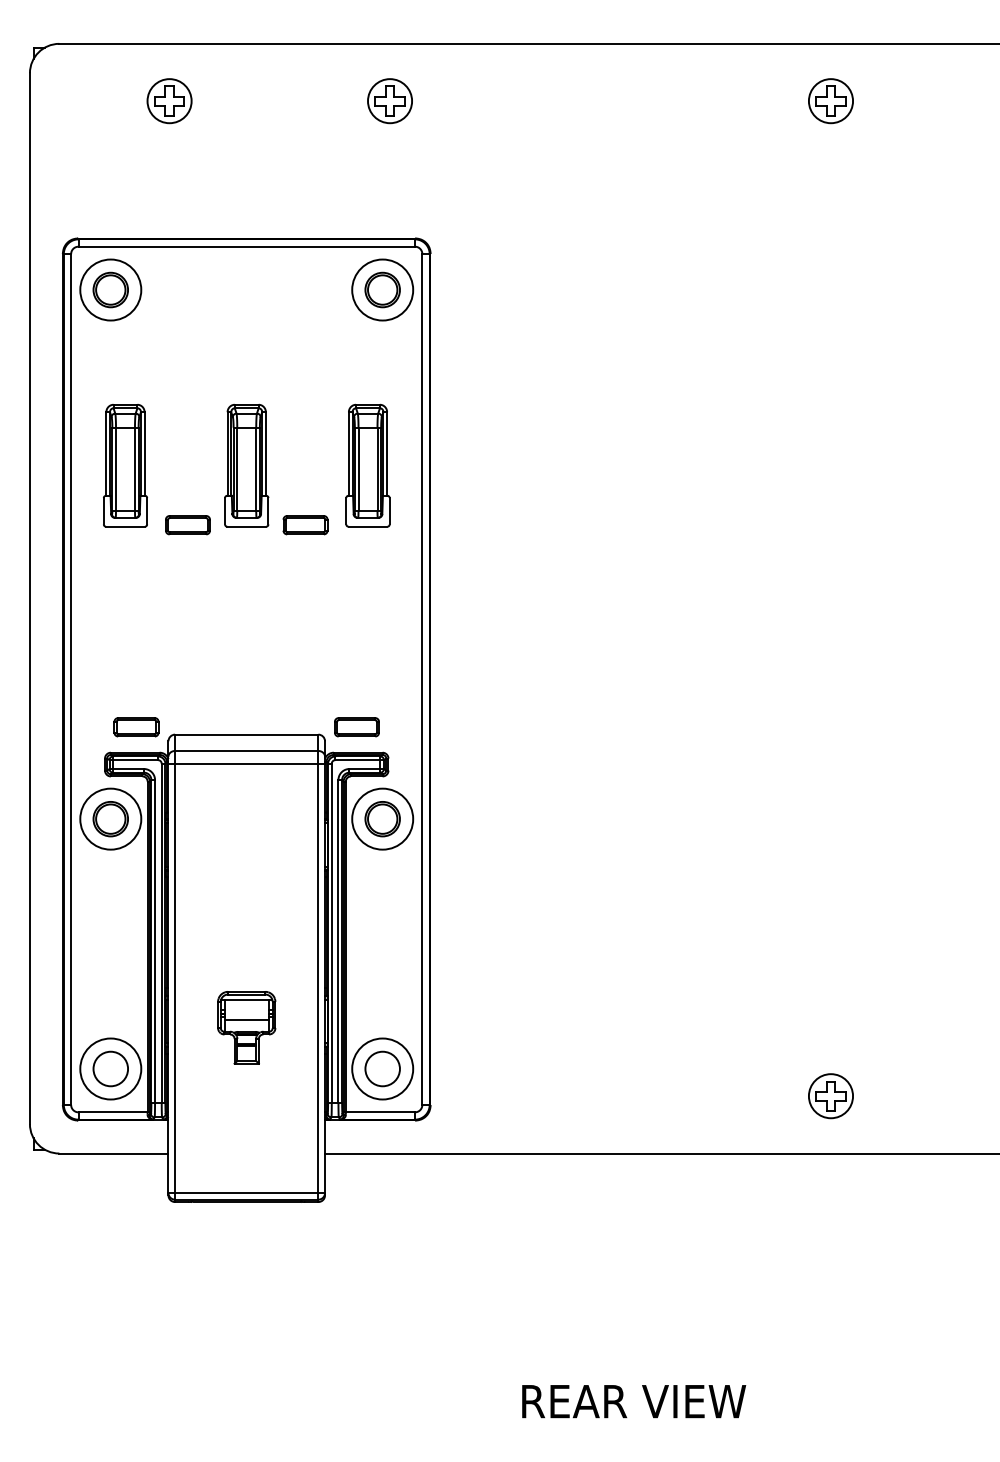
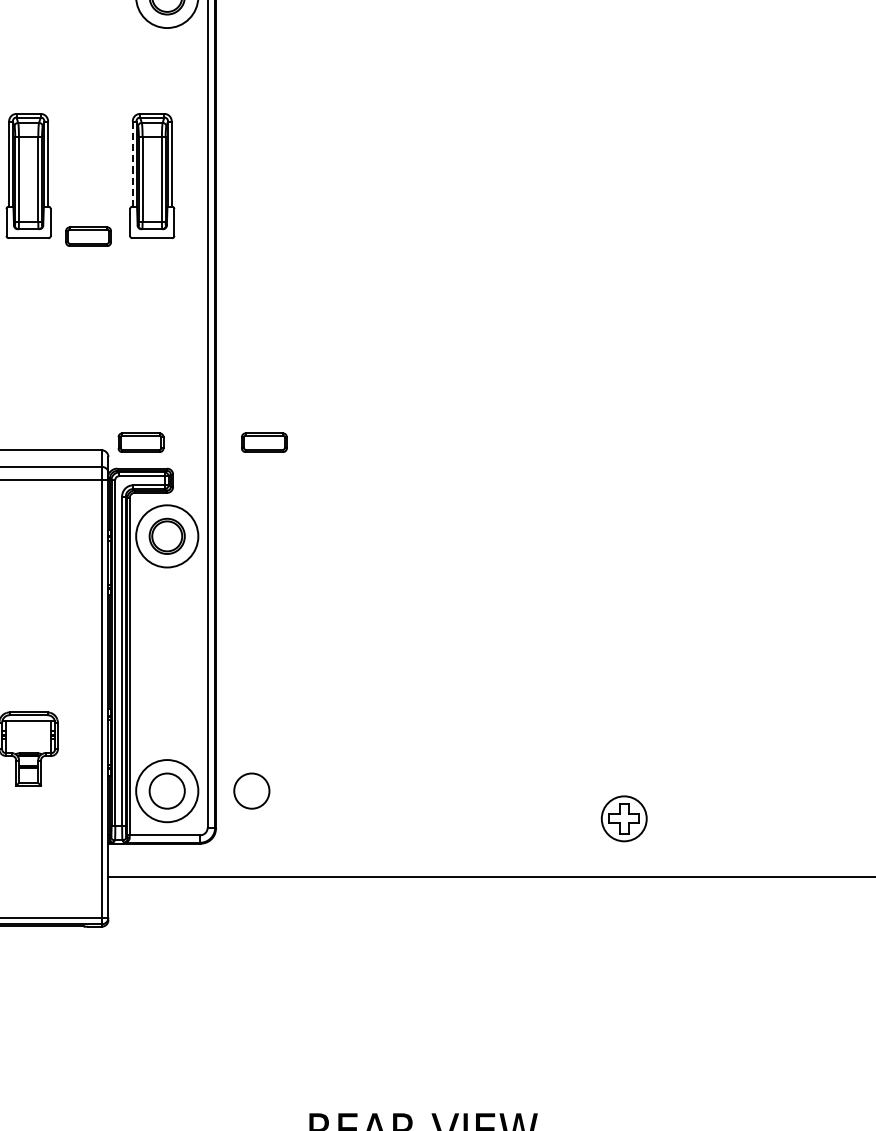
line: (348, 454) -> (132, 164), solid -> dashed
part: (477, 727) -> (263, 442), added
line: (246, 1020) -> (28, 741), removed
circle: (465, 1068) -> (251, 790), added

